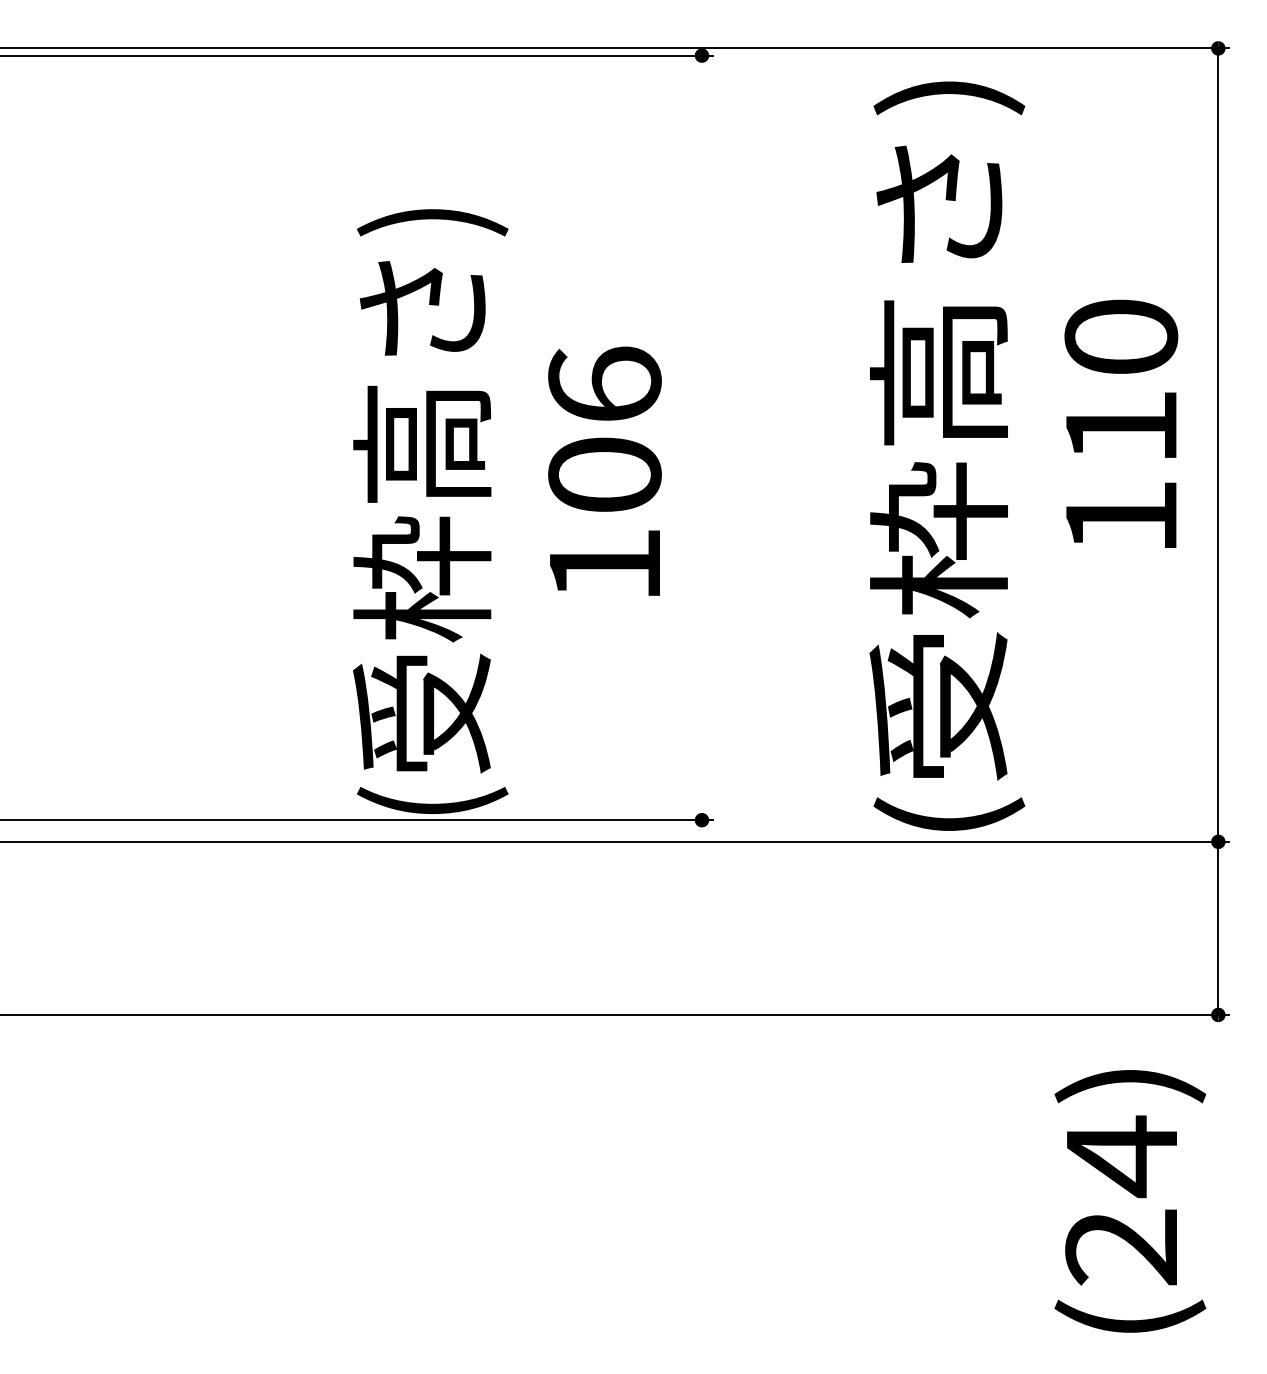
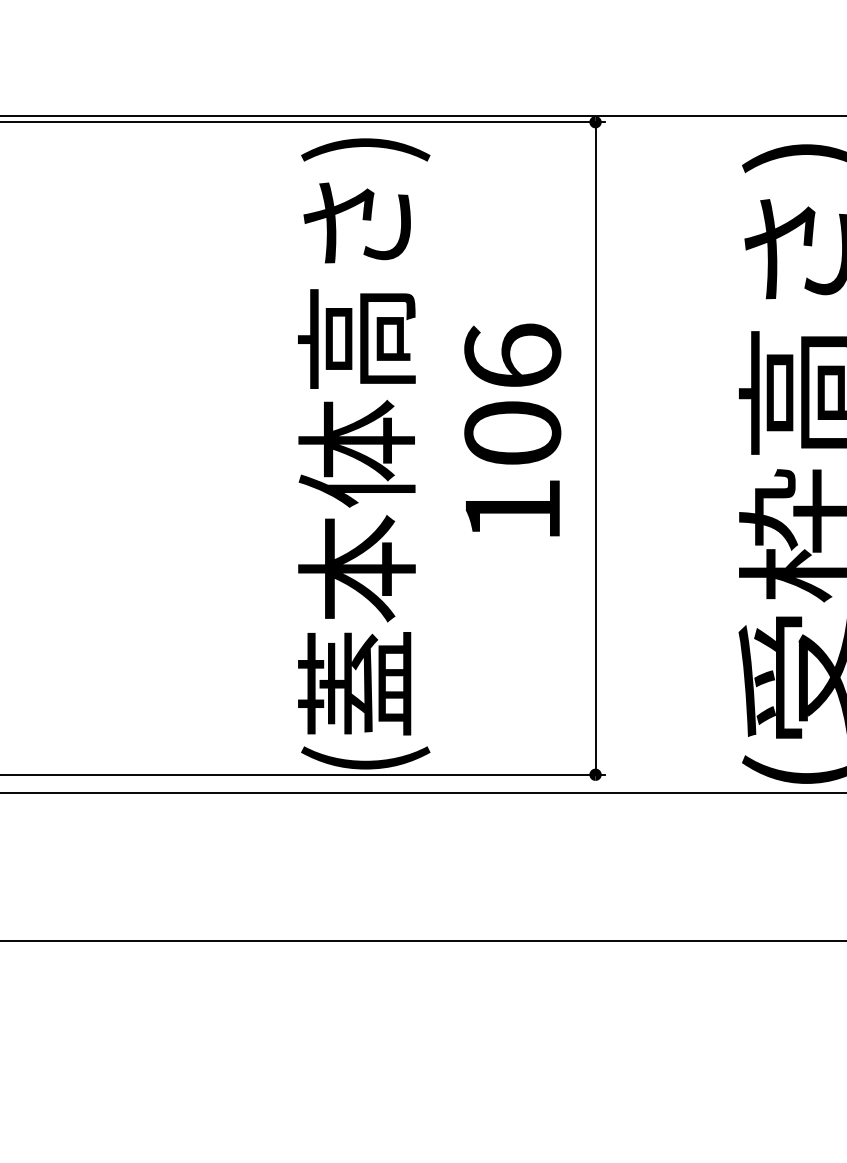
text: (430, 424) -> (363, 437), (受枠高さ) -> (蓋本体高さ)
line: (701, 437) -> (595, 448), added
text: (604, 470) -> (512, 429), moved

